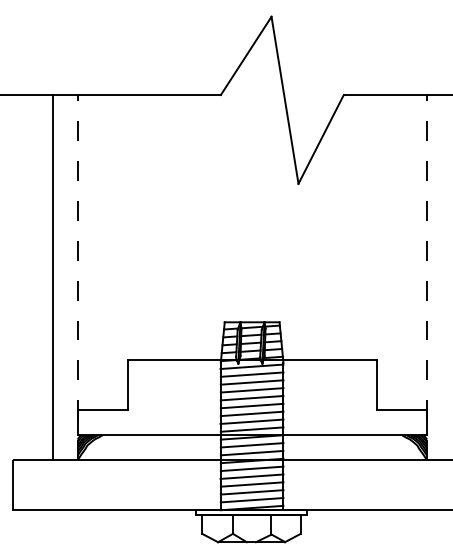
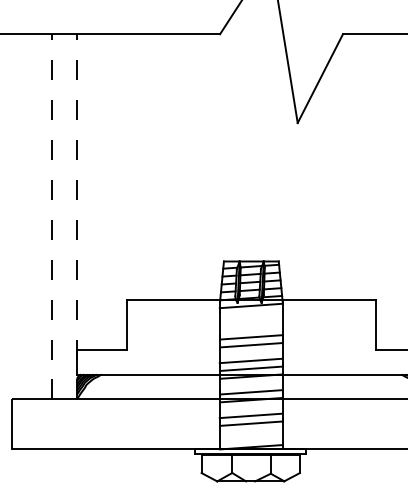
line: (52, 277) -> (51, 216), solid -> dashed
line: (251, 374) -> (250, 313), removed
line: (251, 382) -> (250, 321), removed
line: (251, 390) -> (250, 329), removed
line: (251, 413) -> (250, 352), removed
line: (251, 445) -> (250, 384), removed
line: (251, 468) -> (250, 407), removed
line: (251, 492) -> (250, 431), removed
line: (251, 500) -> (250, 439), removed

